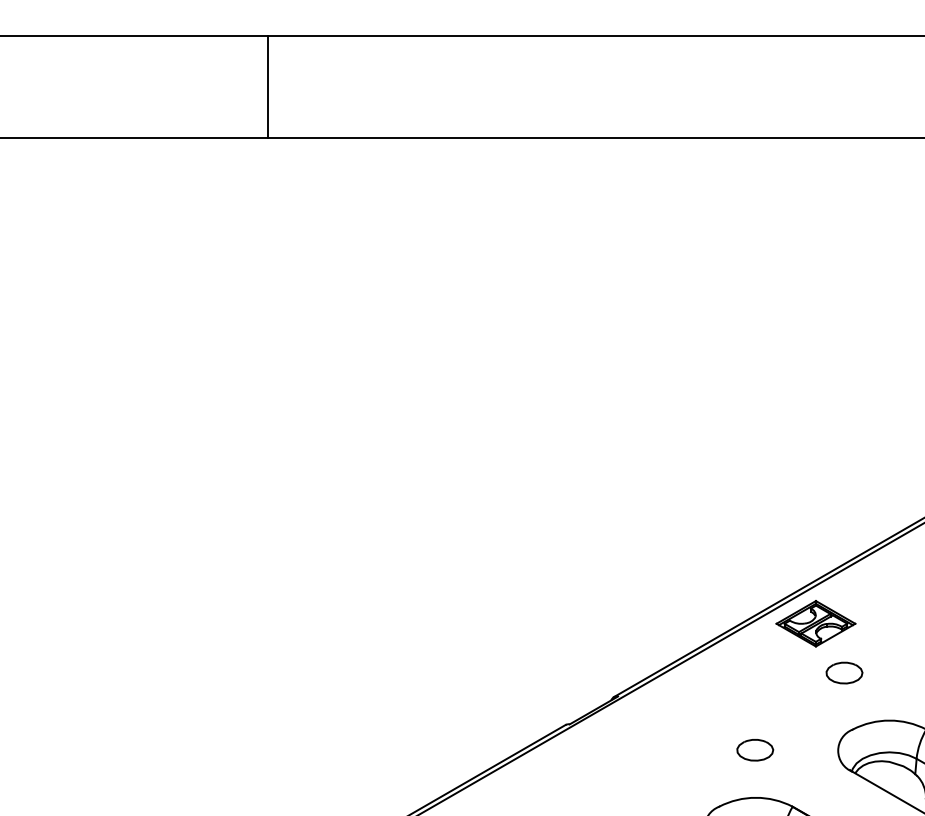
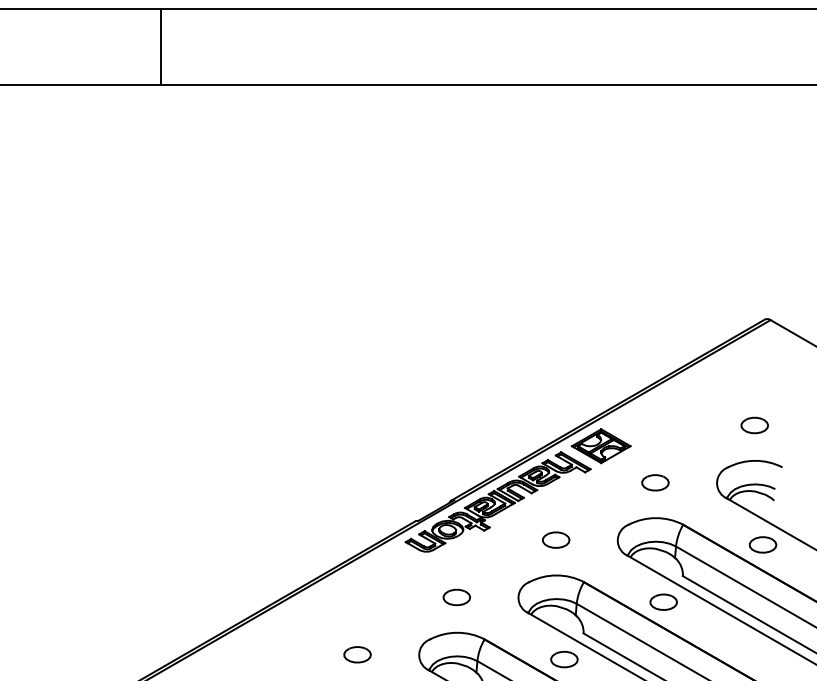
line: (268, 86) -> (161, 47), moved
part: (844, 672) -> (655, 482), moved
part: (676, 698) -> (497, 501), added

